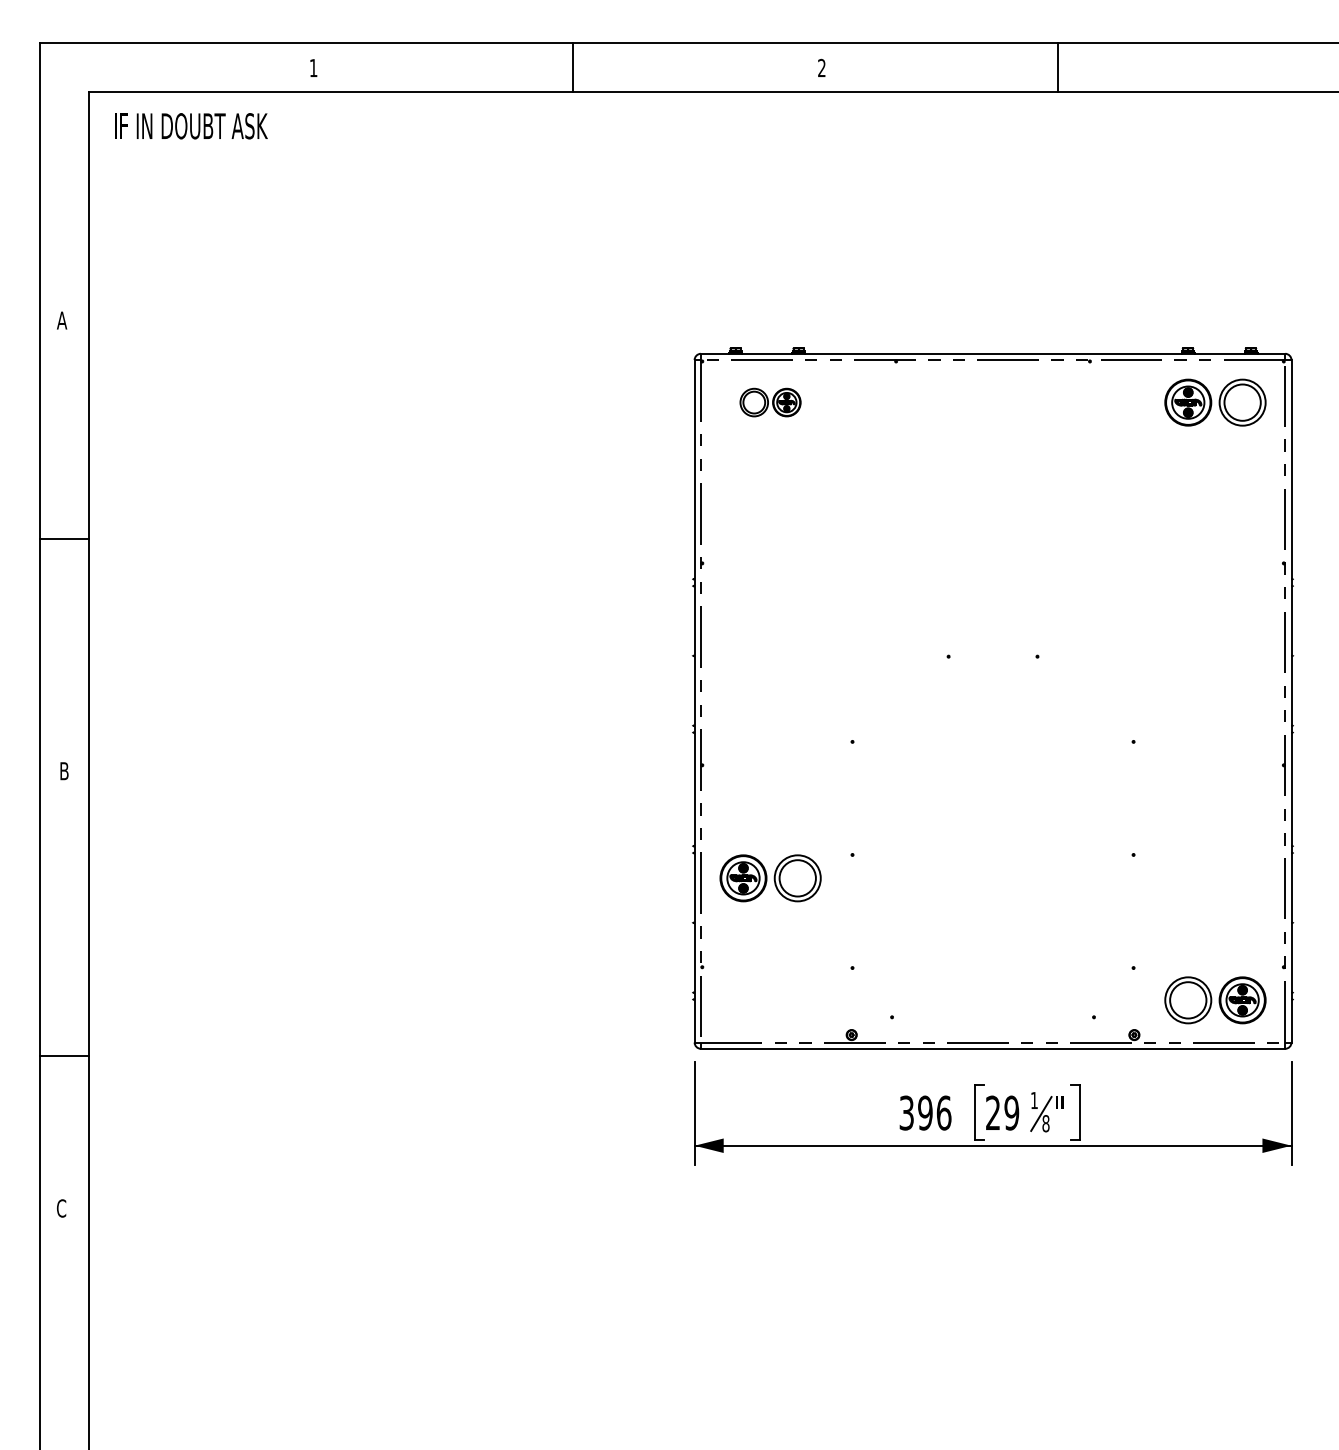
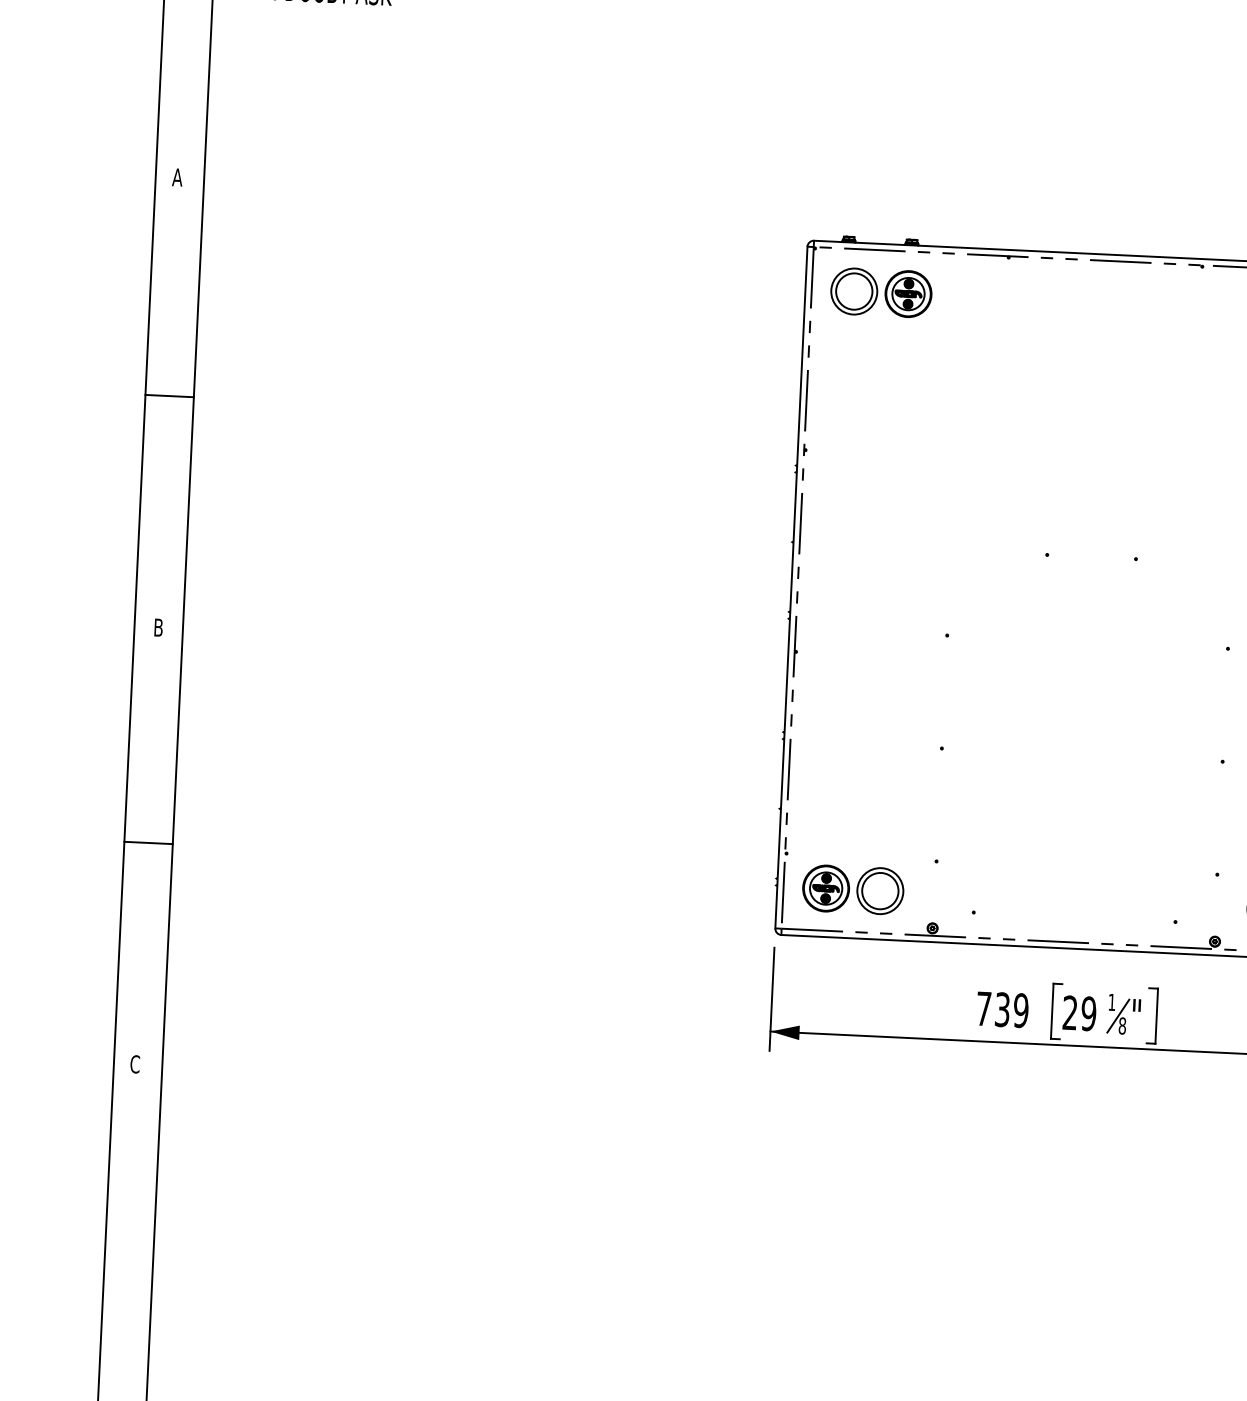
part: (770, 402) -> (881, 292), size x1.67
part: (770, 878) -> (853, 890), moved
line: (64, 1055) -> (148, 842), moved
text: (925, 1112) -> (1002, 1009), 396 -> 739

